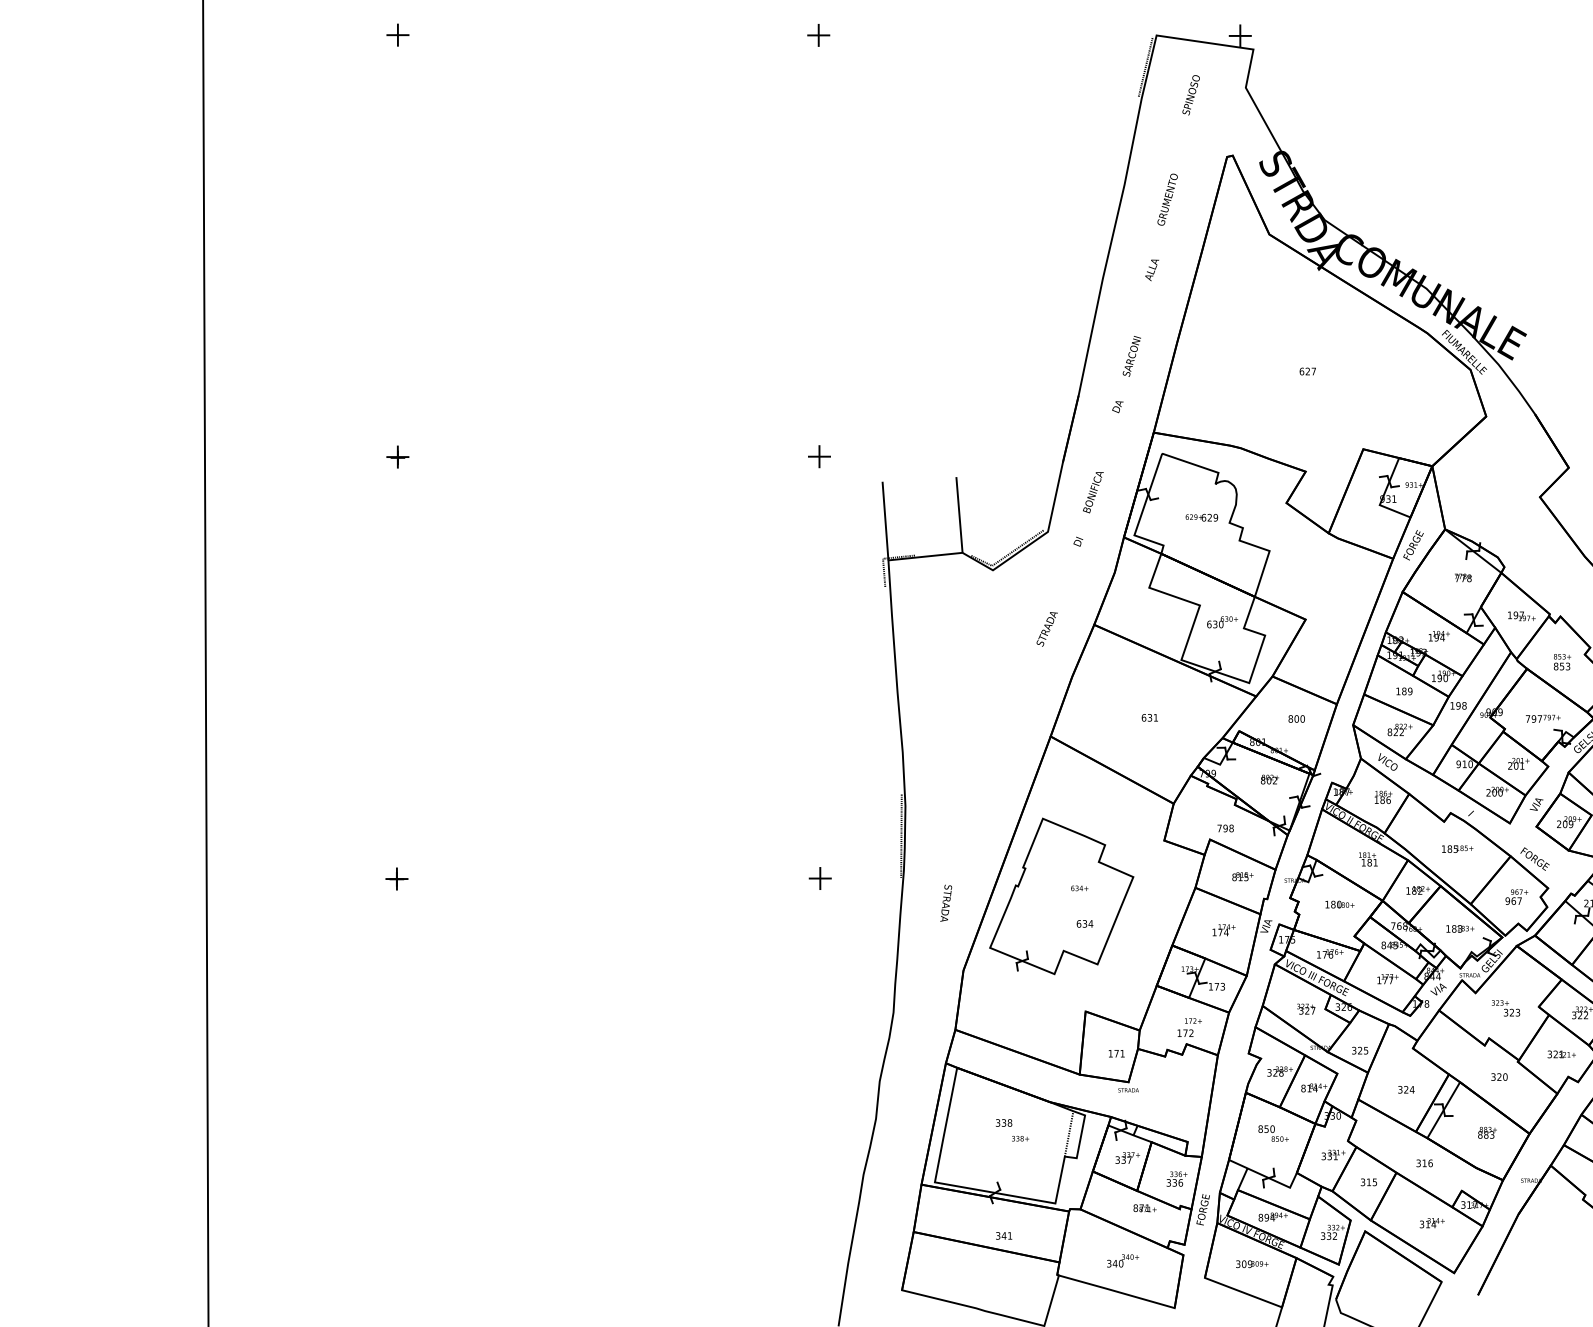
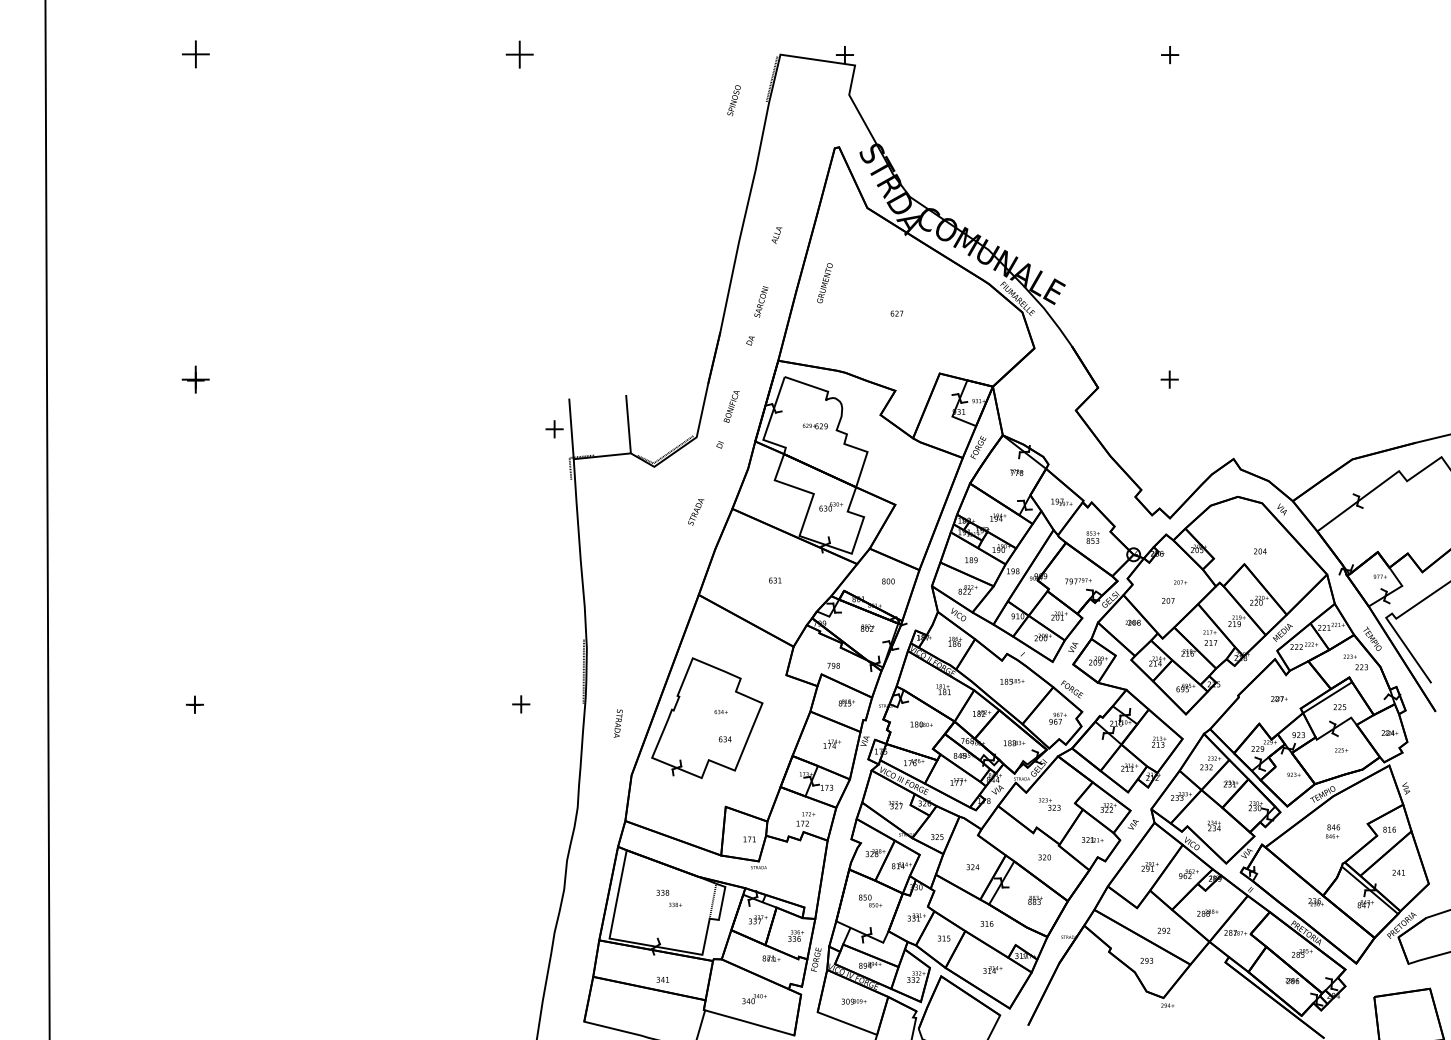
part: (397, 35) -> (195, 54), size x1.6
part: (819, 35) -> (520, 54), size x1.6
text: (1190, 94) -> (733, 100), moved
text: (1167, 200) -> (824, 283), moved
part: (397, 456) -> (195, 379), size x1.6
part: (819, 456) -> (554, 429), moved

